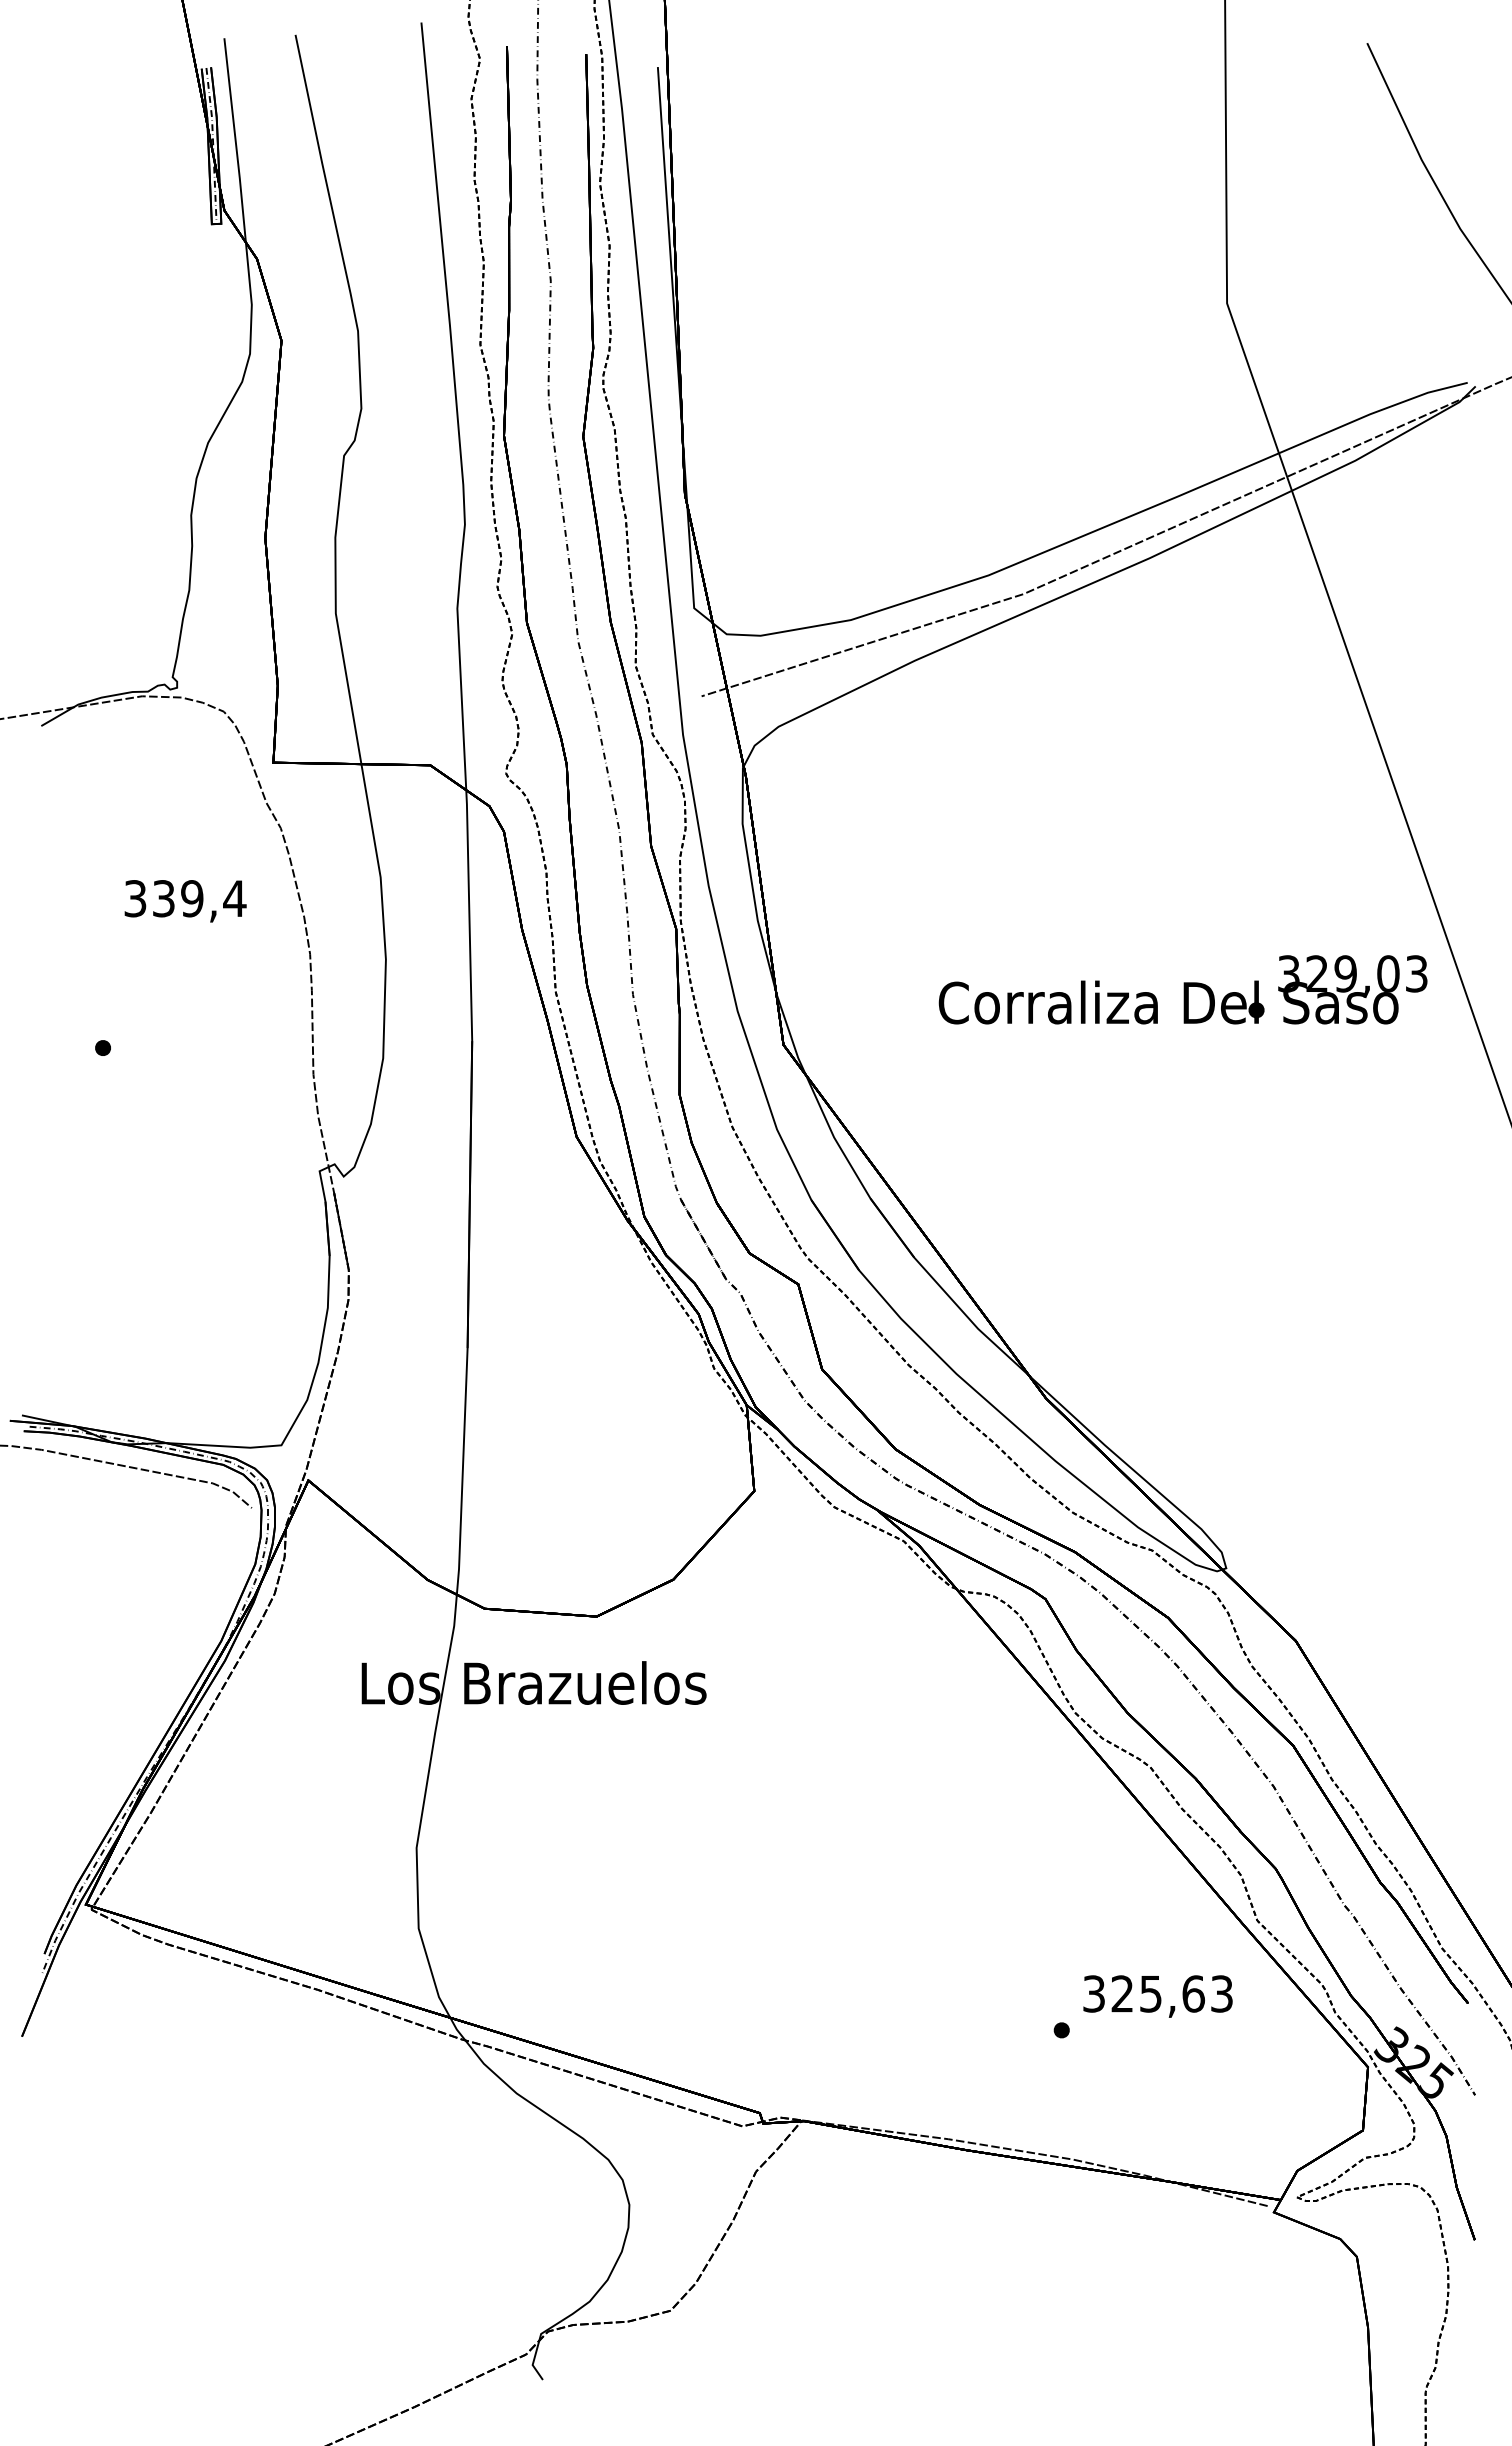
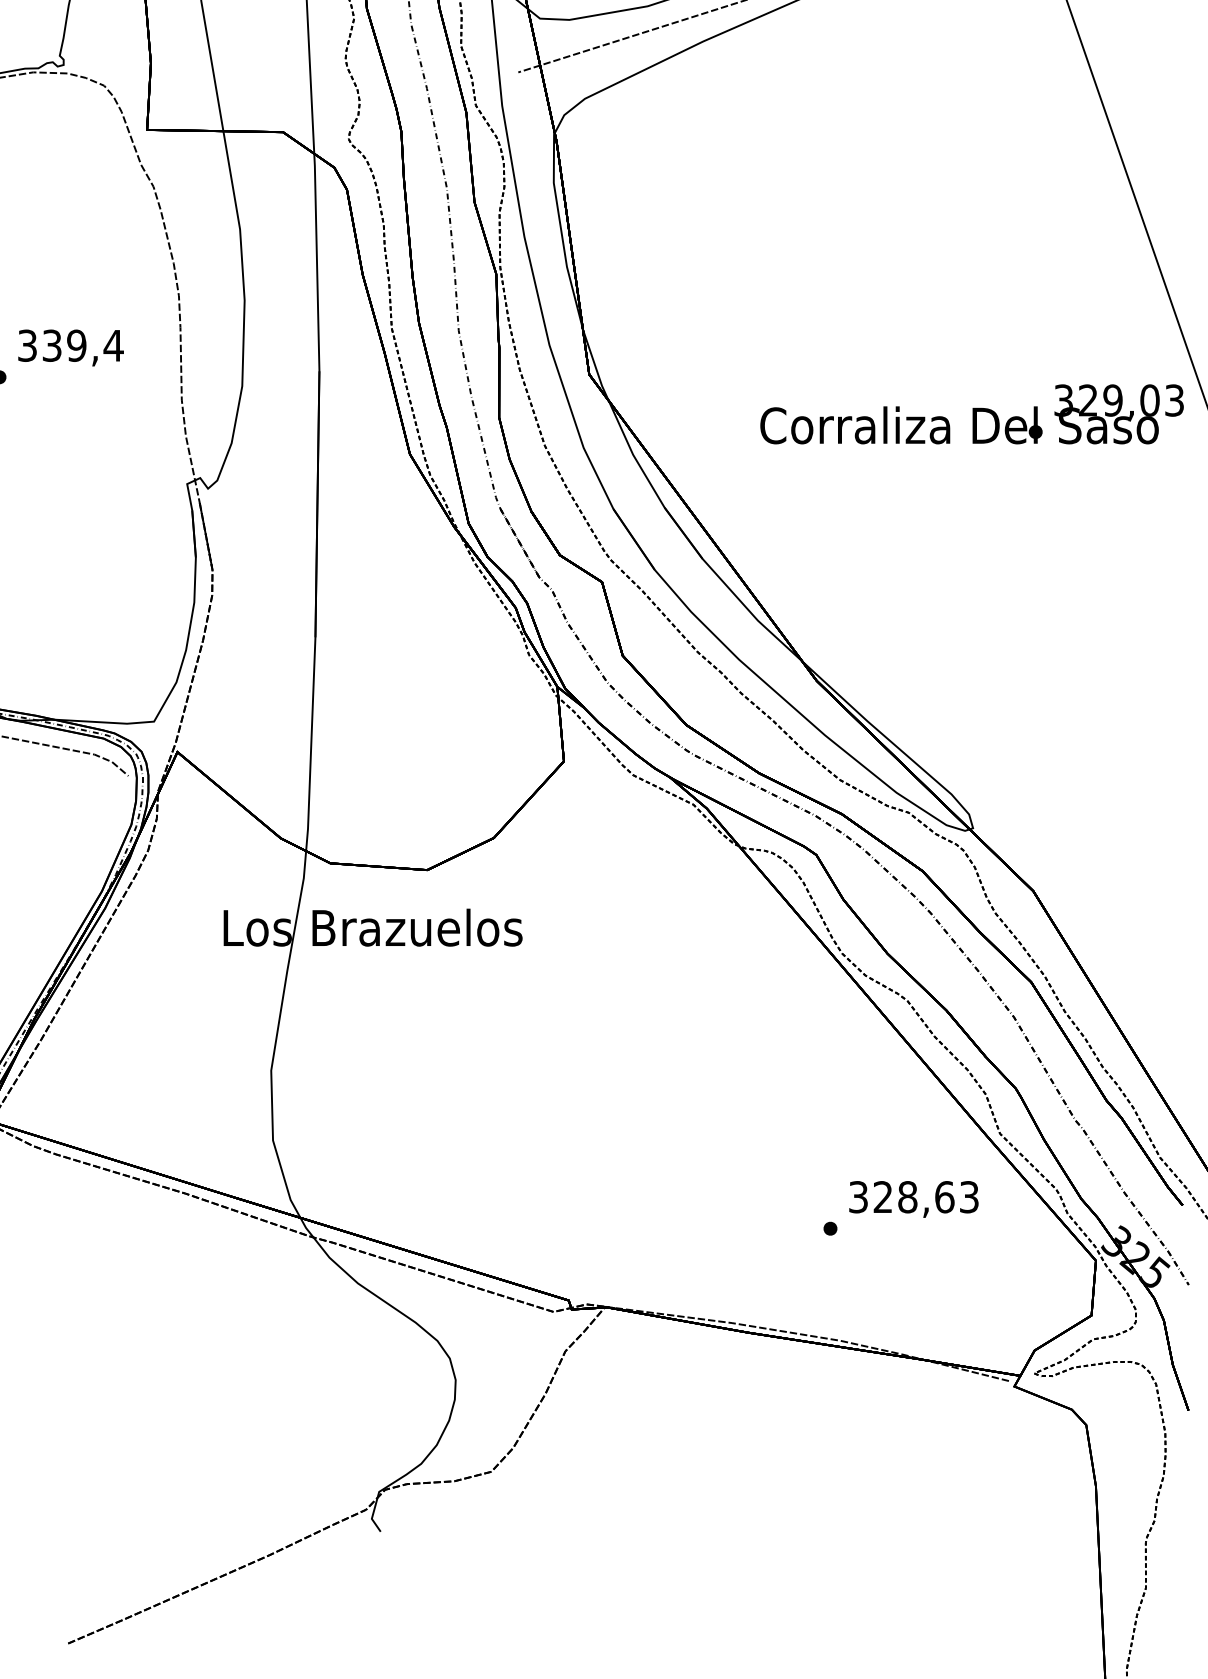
text: (185, 901) -> (70, 348), moved
text: (1182, 989) -> (971, 414), moved
text: (1151, 1993) -> (908, 1196), 325,63 -> 328,63

